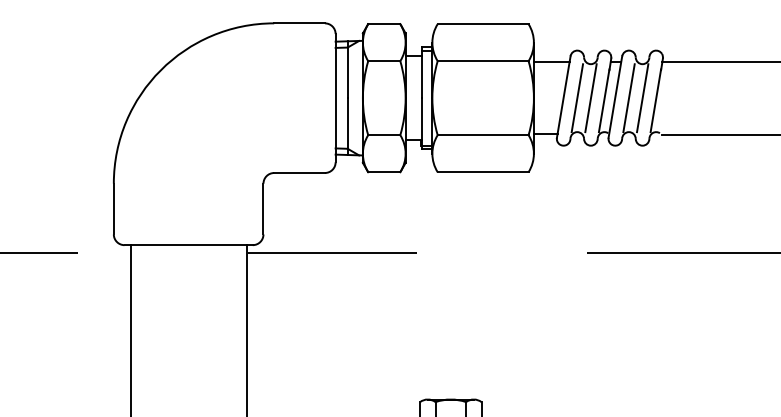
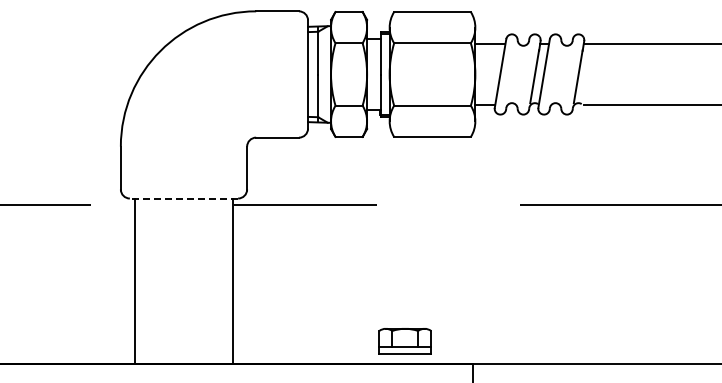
line: (576, 98) -> (511, 74), removed
line: (590, 98) -> (523, 74), removed
line: (628, 98) -> (555, 74), removed
line: (641, 98) -> (566, 74), removed
line: (188, 245) -> (183, 198), solid -> dashed

